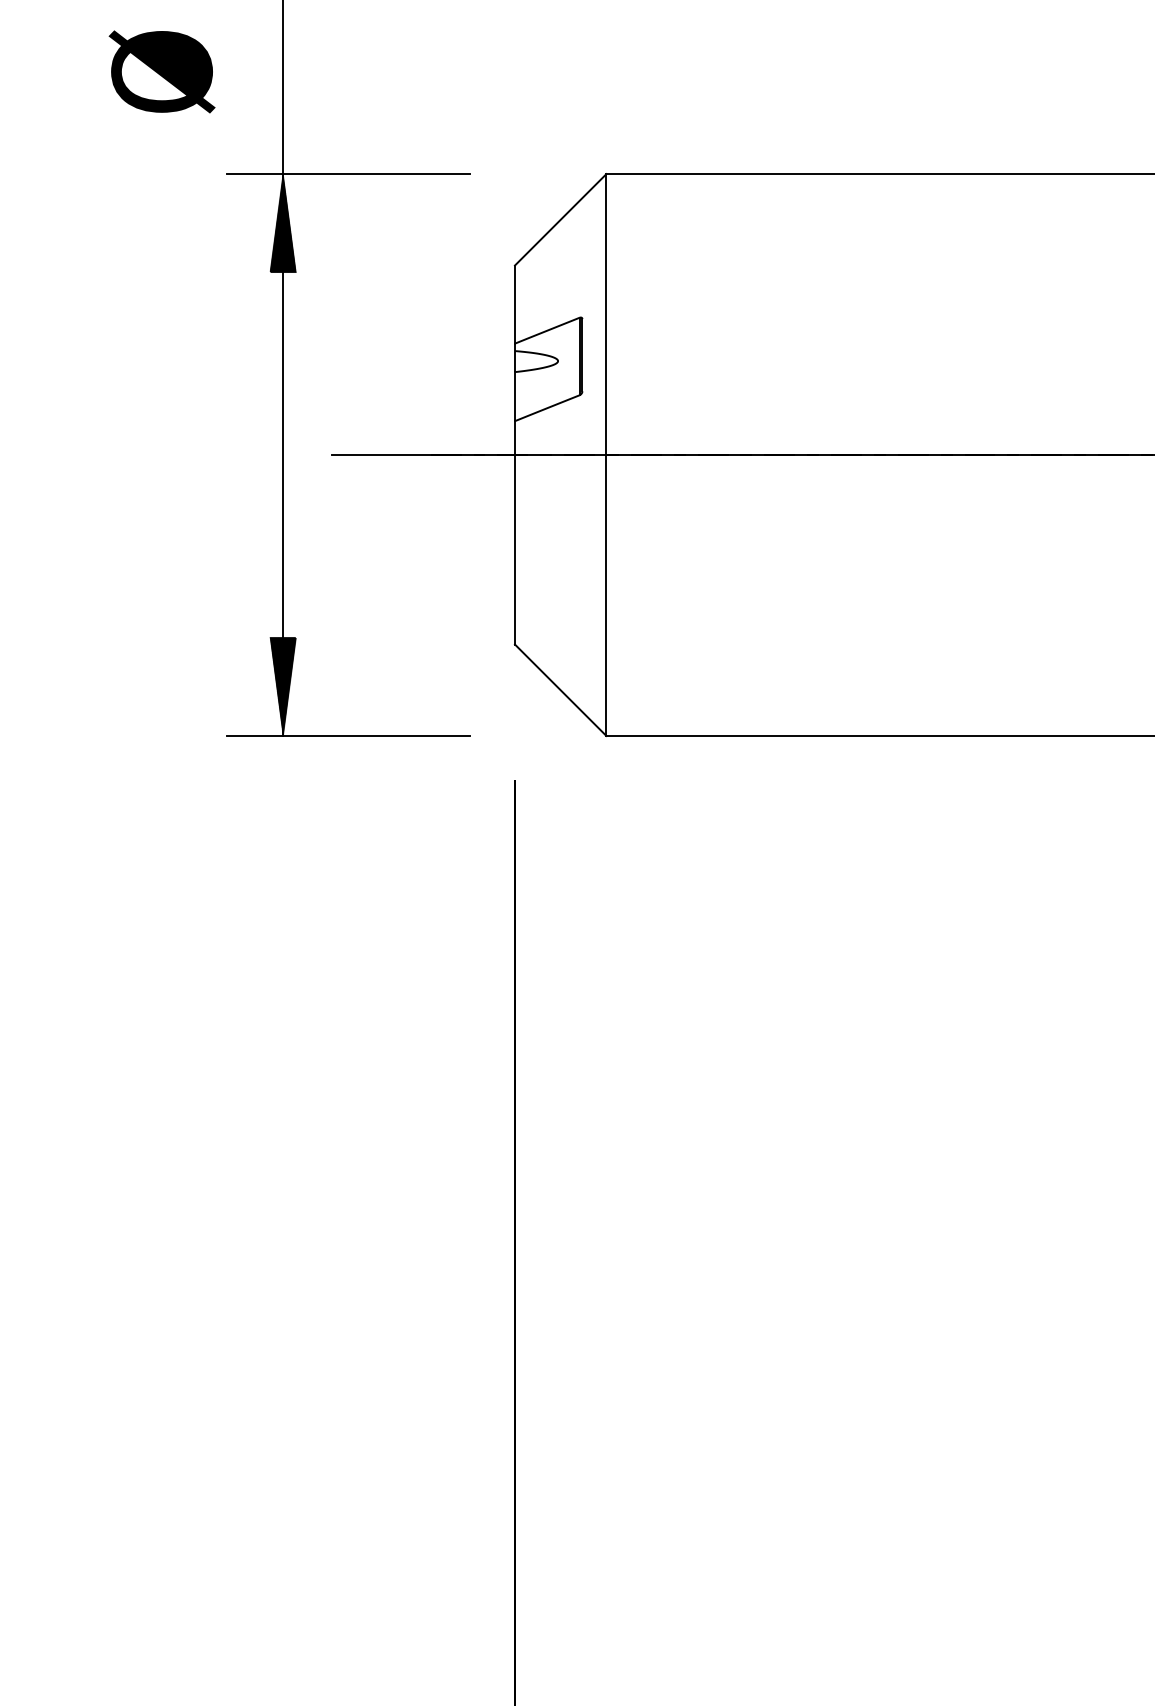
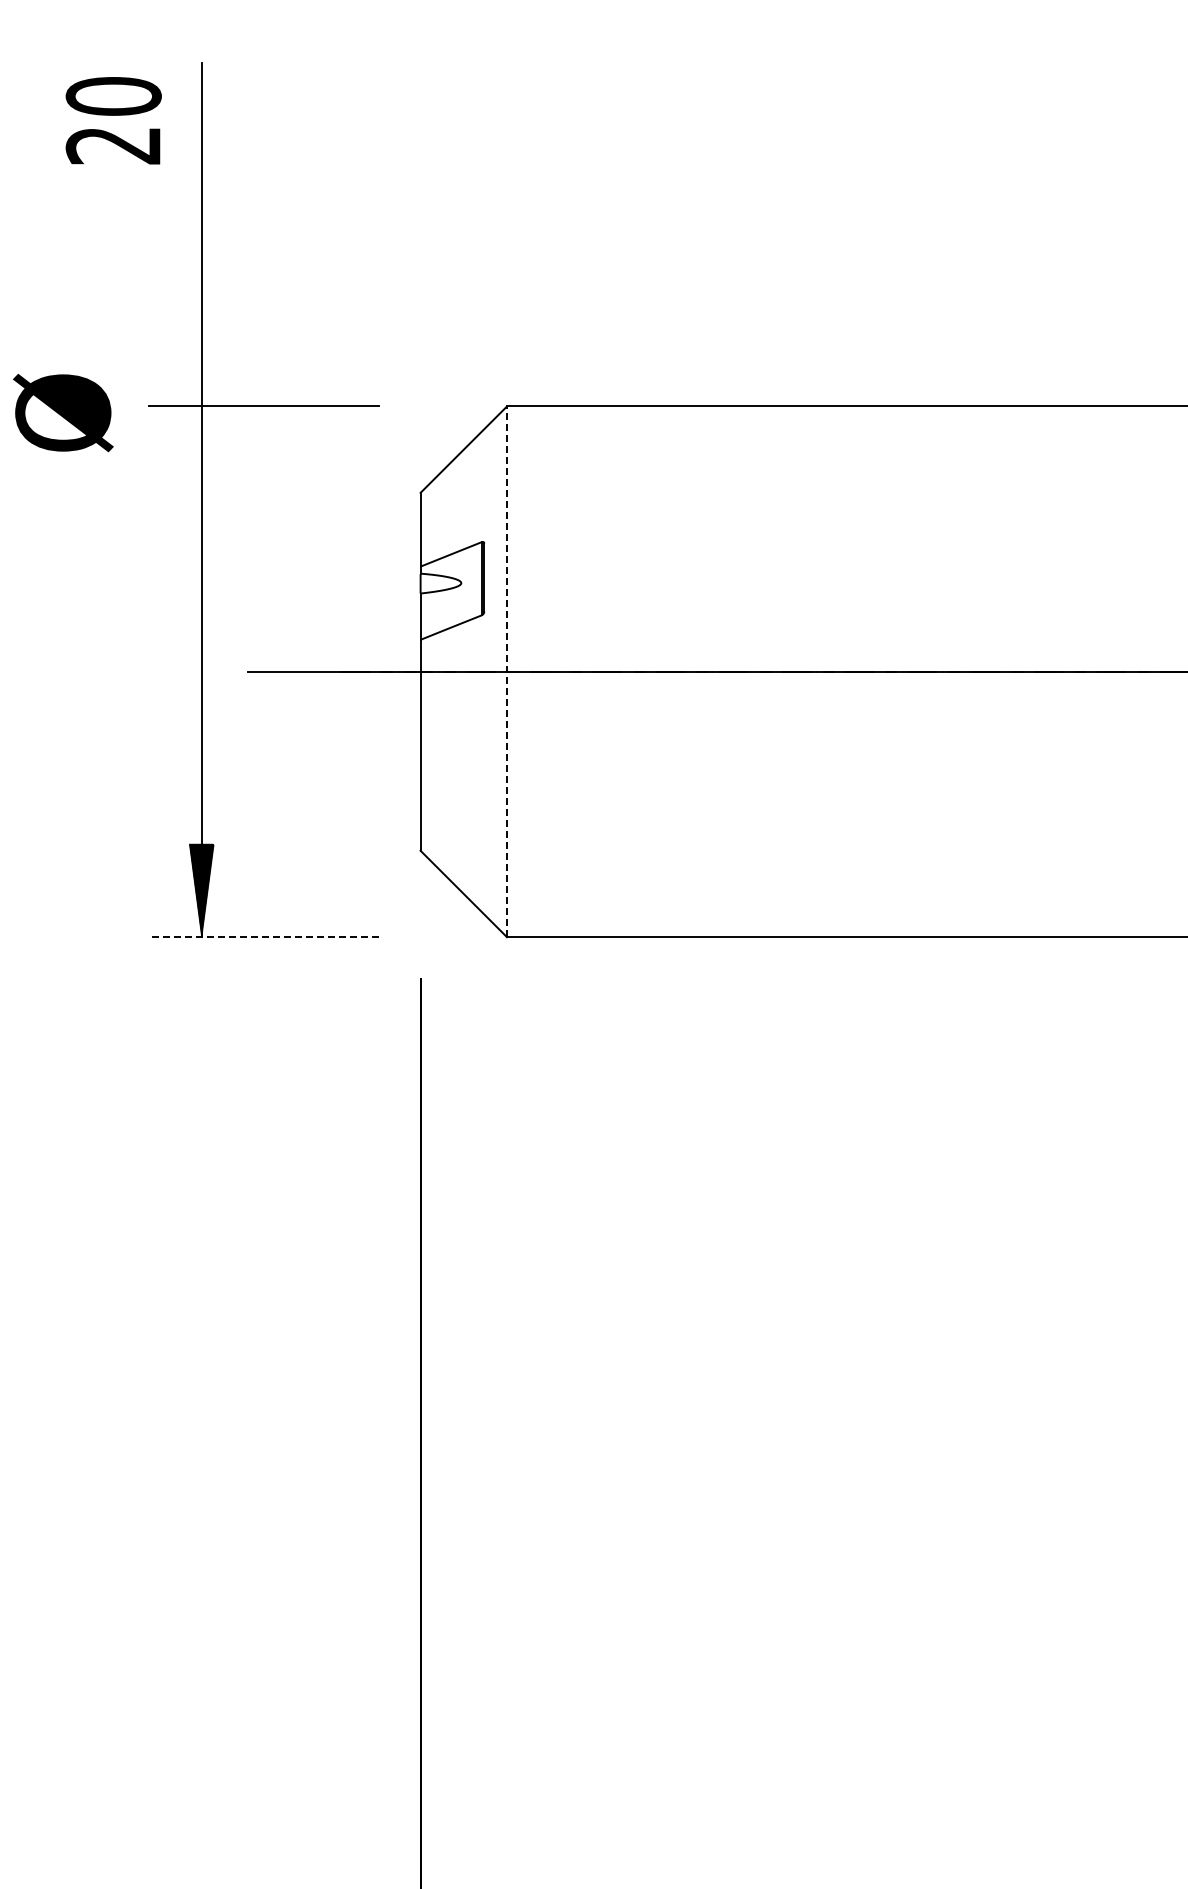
text: (162, 72) -> (63, 413), moved
hatch: (282, 222) -> (201, 452), removed
line: (605, 454) -> (506, 671), solid -> dashed
line: (348, 736) -> (263, 937), solid -> dashed

